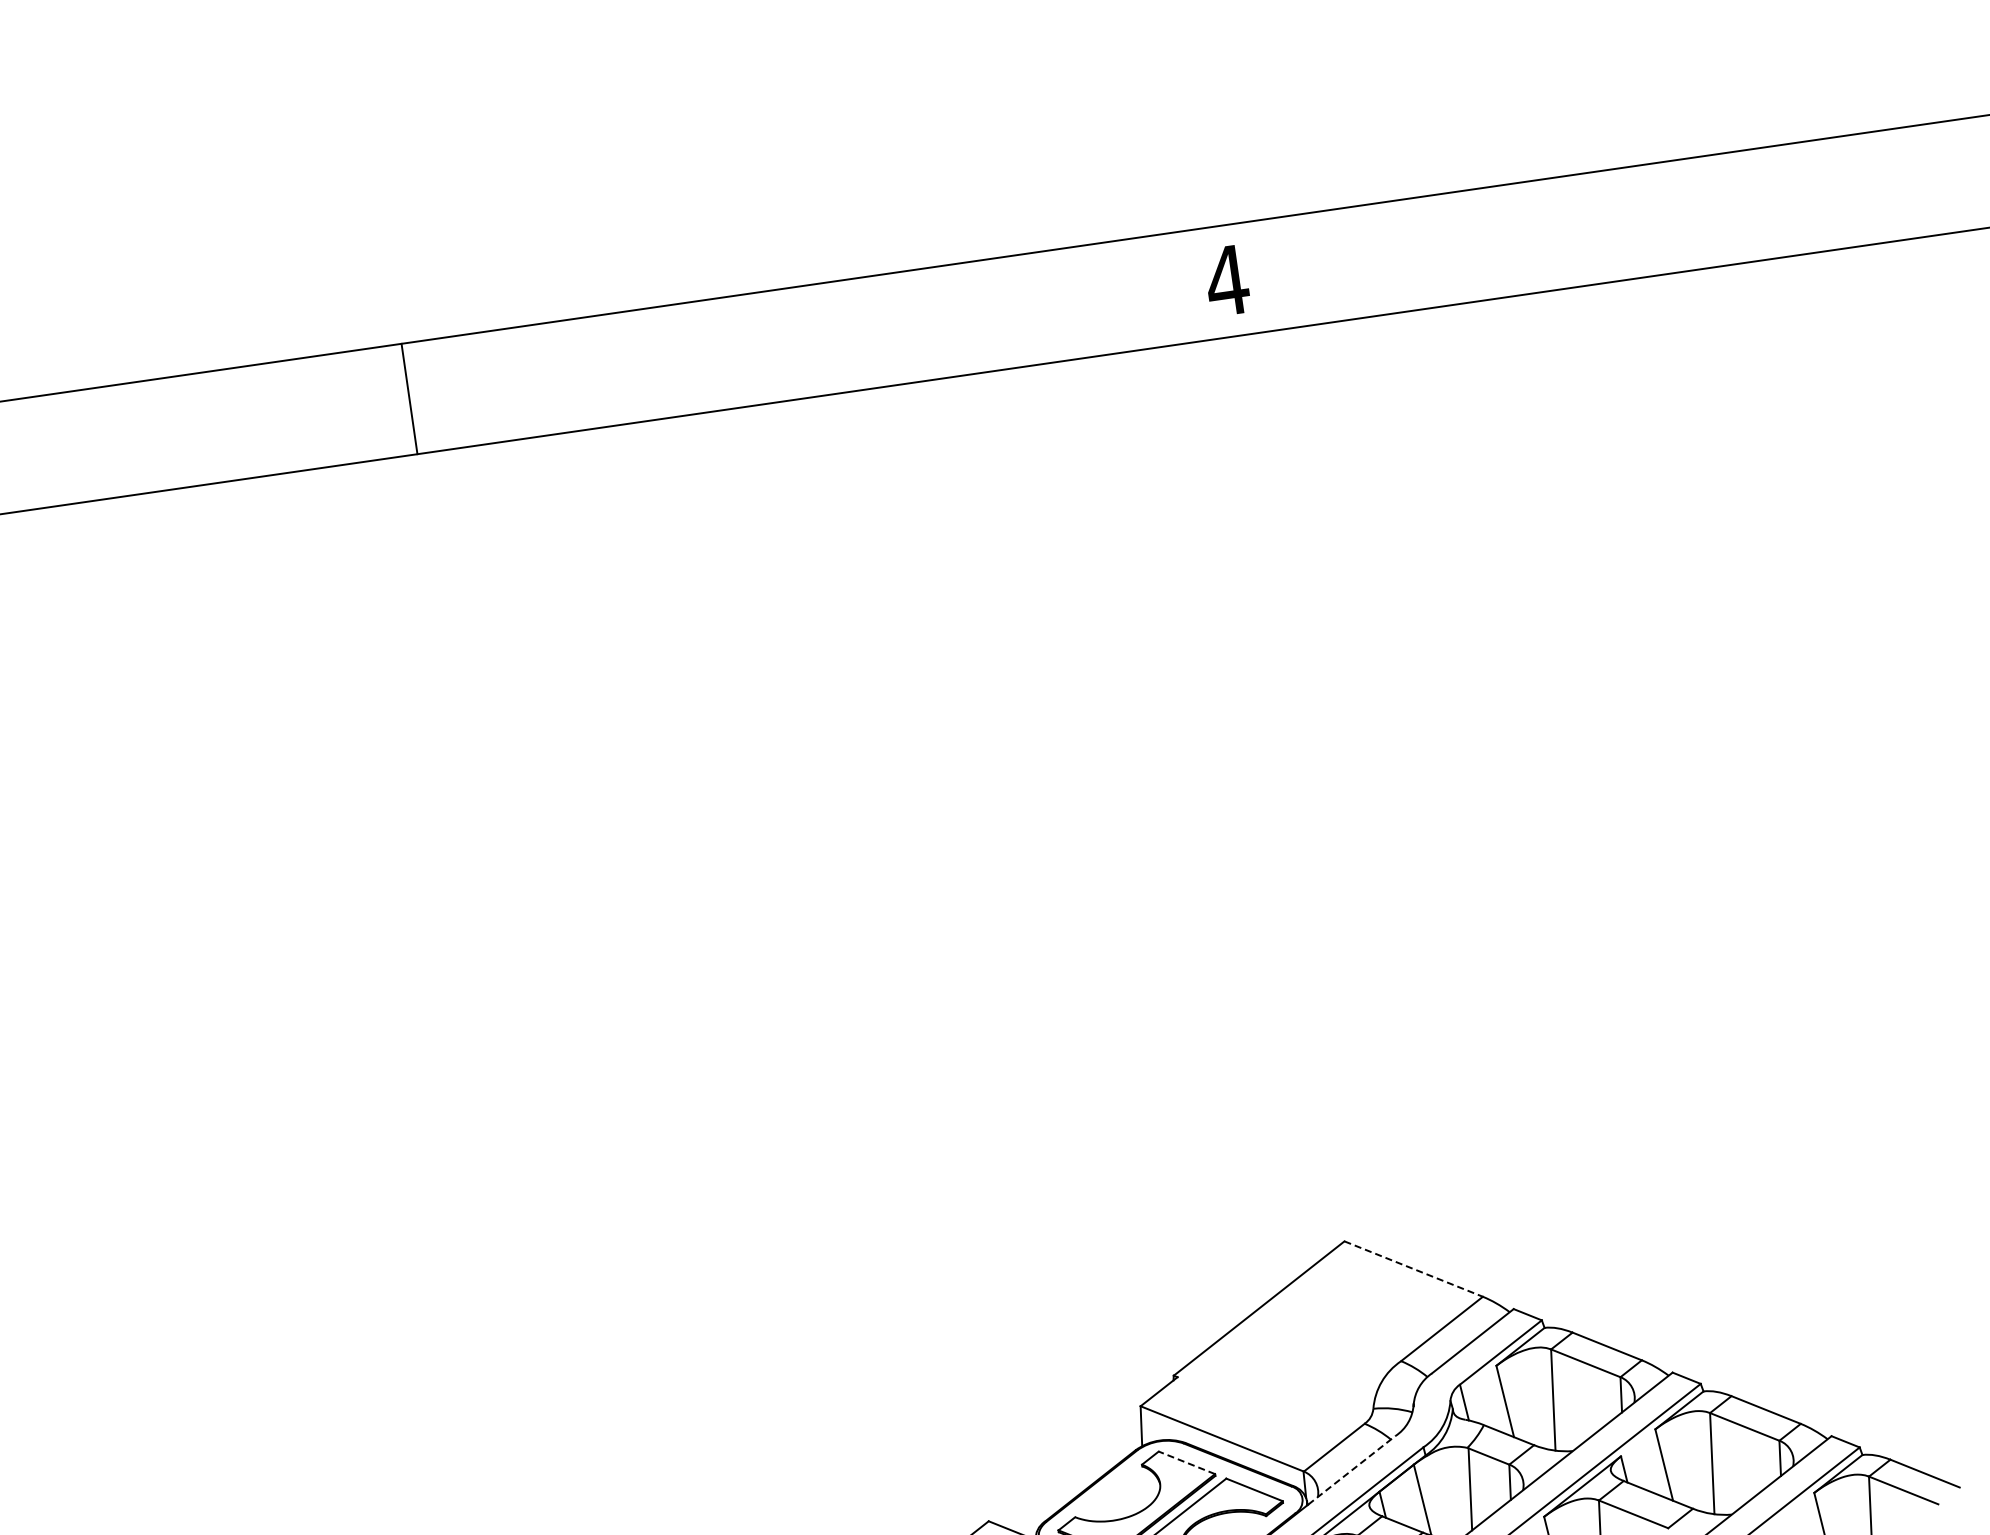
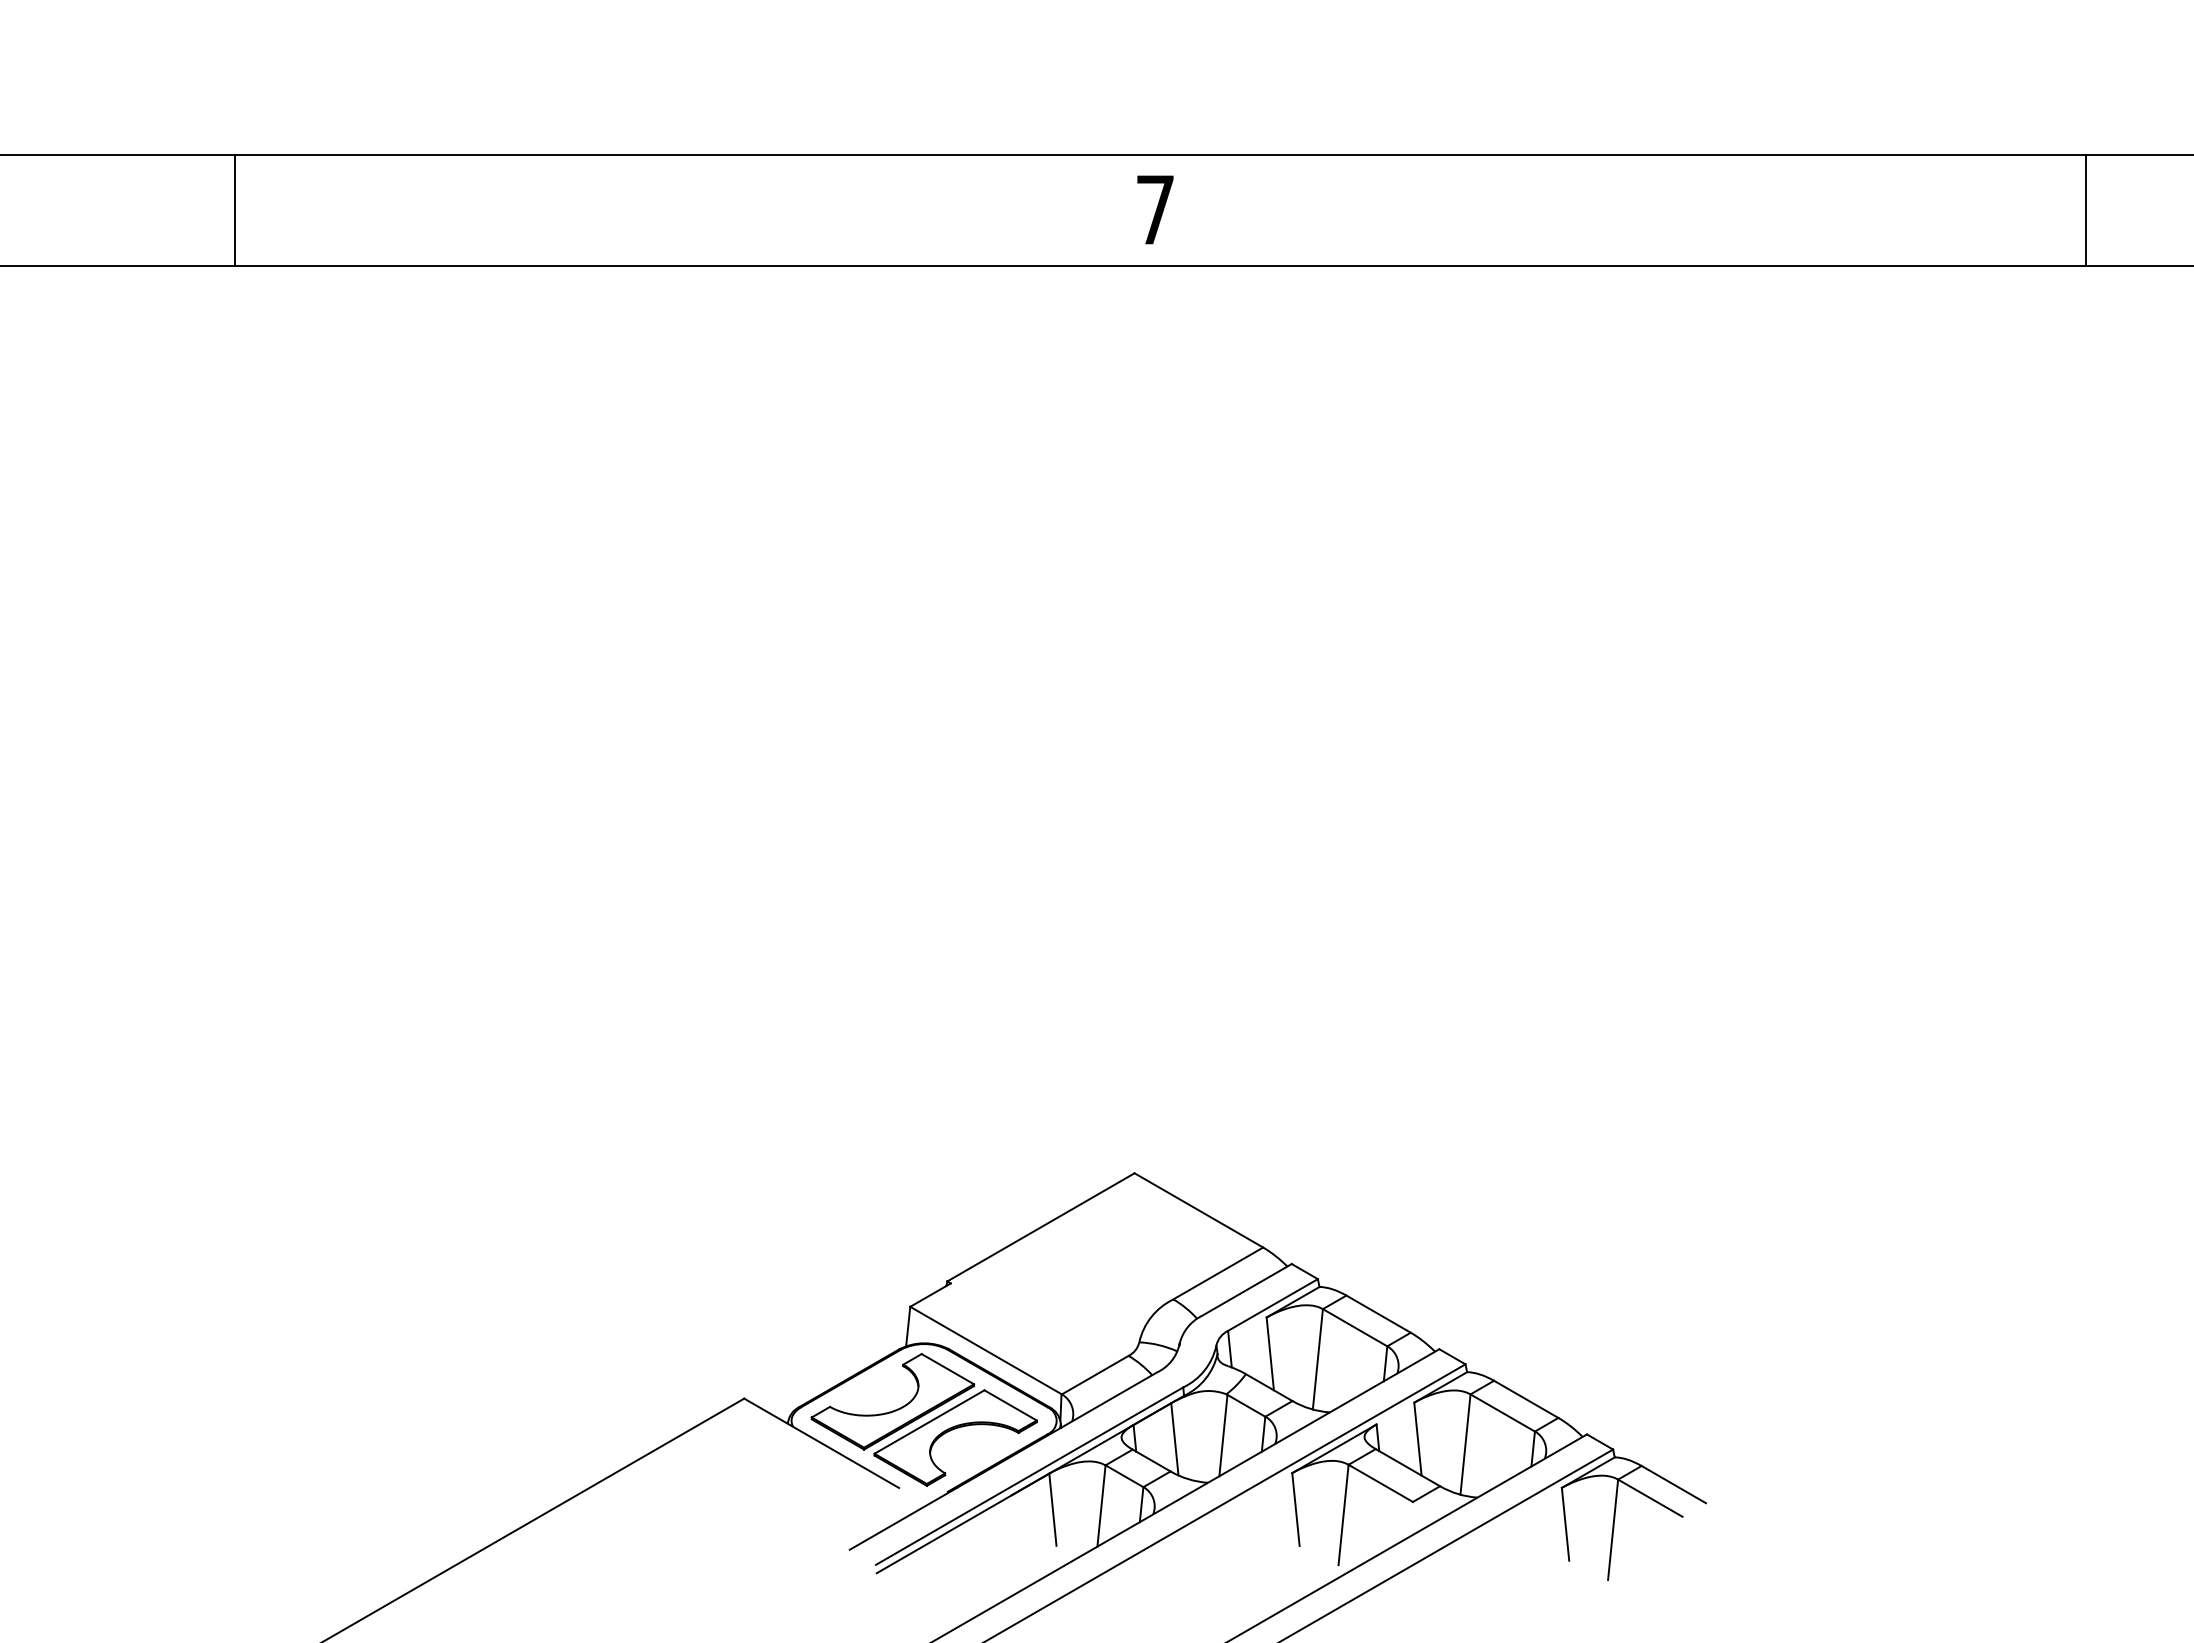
text: (1226, 280) -> (1154, 209), 4 -> 7
line: (409, 398) -> (234, 209), moved
line: (1414, 1269) -> (1199, 1210), dashed -> solid
line: (1186, 1462) -> (947, 1368), dashed -> solid
line: (1351, 1469) -> (1109, 1399), dashed -> solid

